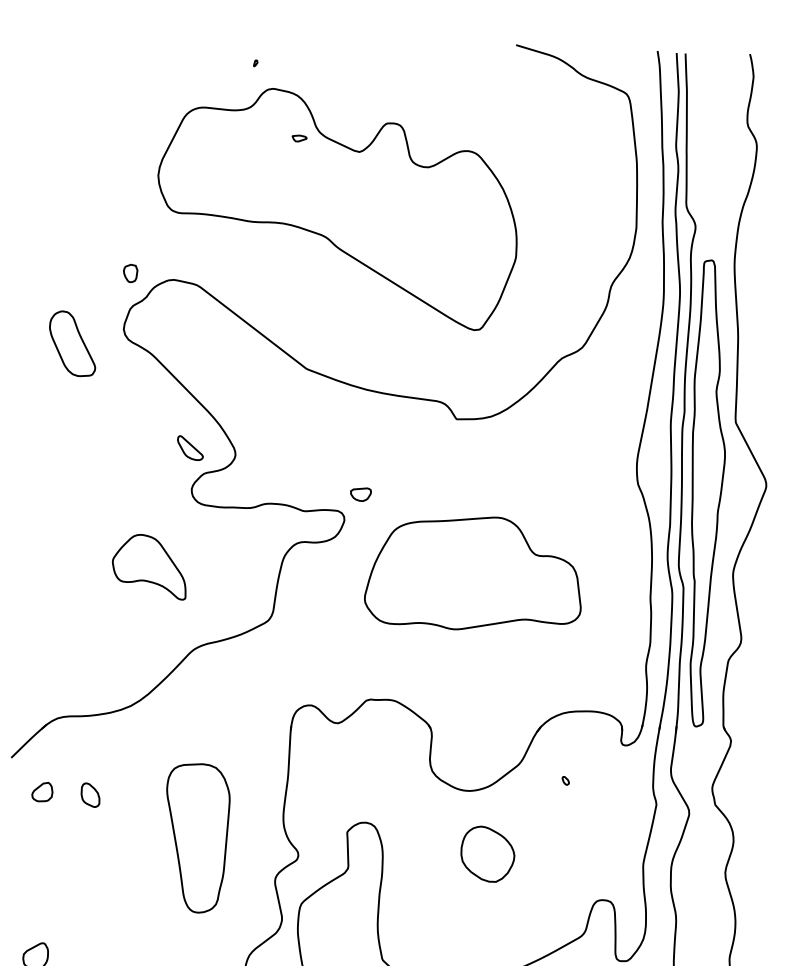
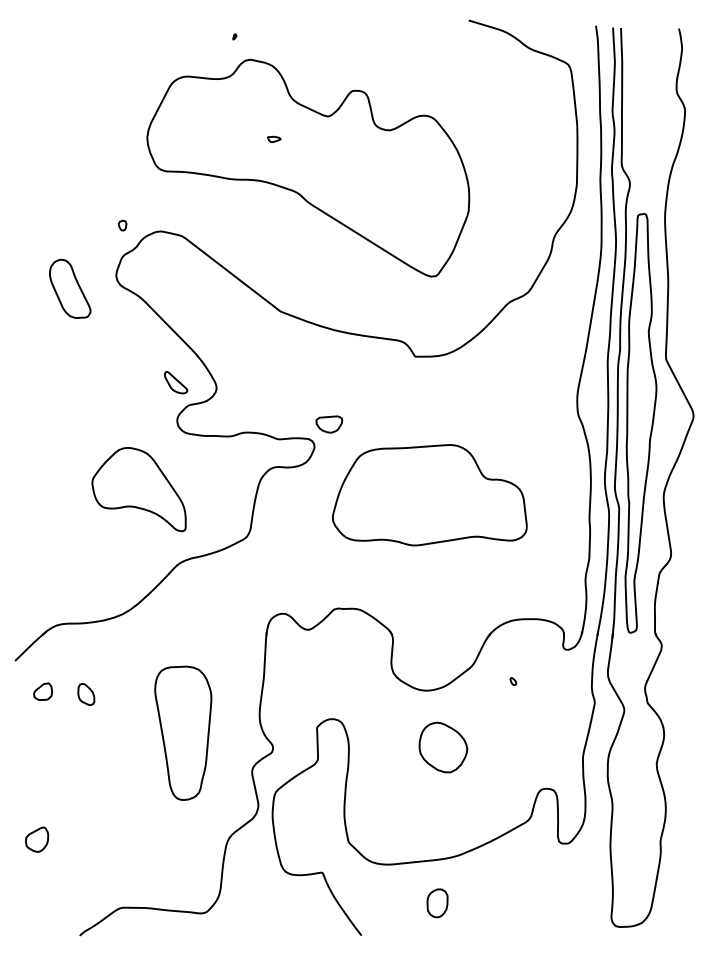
part: (299, 137) -> (274, 138), moved
part: (130, 273) -> (122, 225), size x0.62
part: (361, 494) -> (329, 424), size x1.43
part: (148, 567) -> (138, 489), size x1.43

